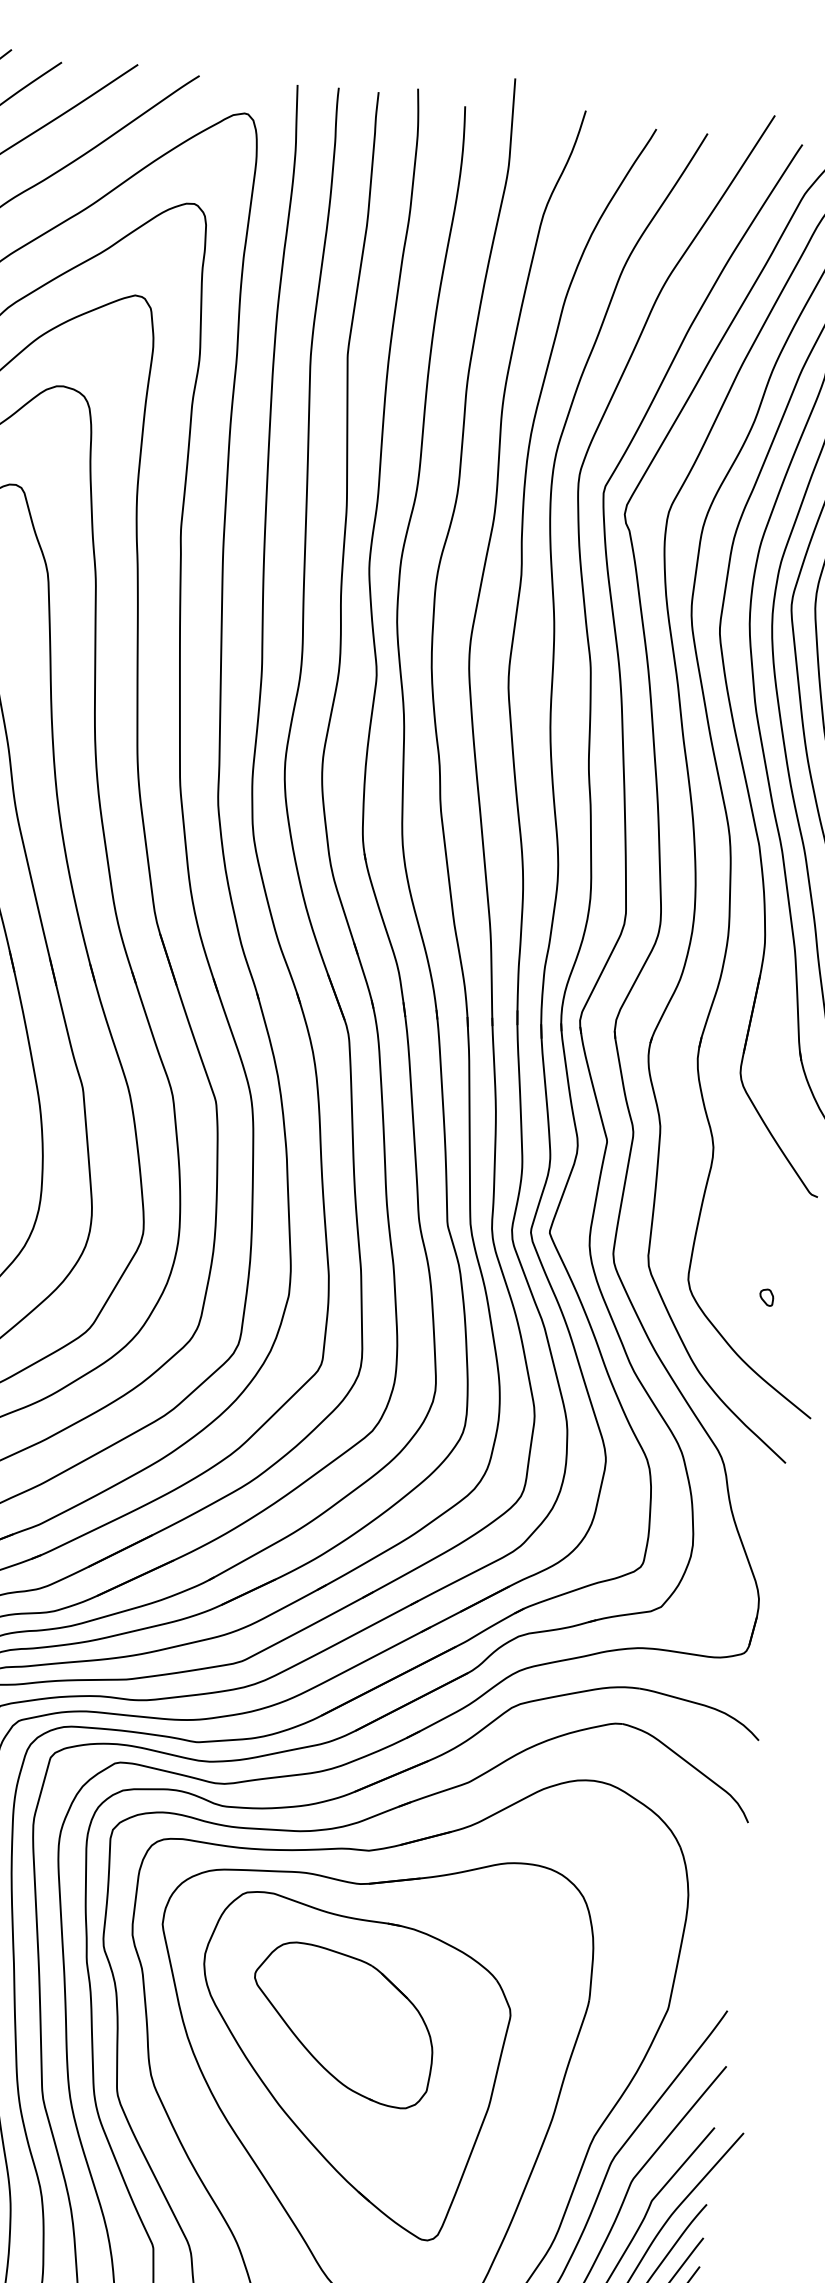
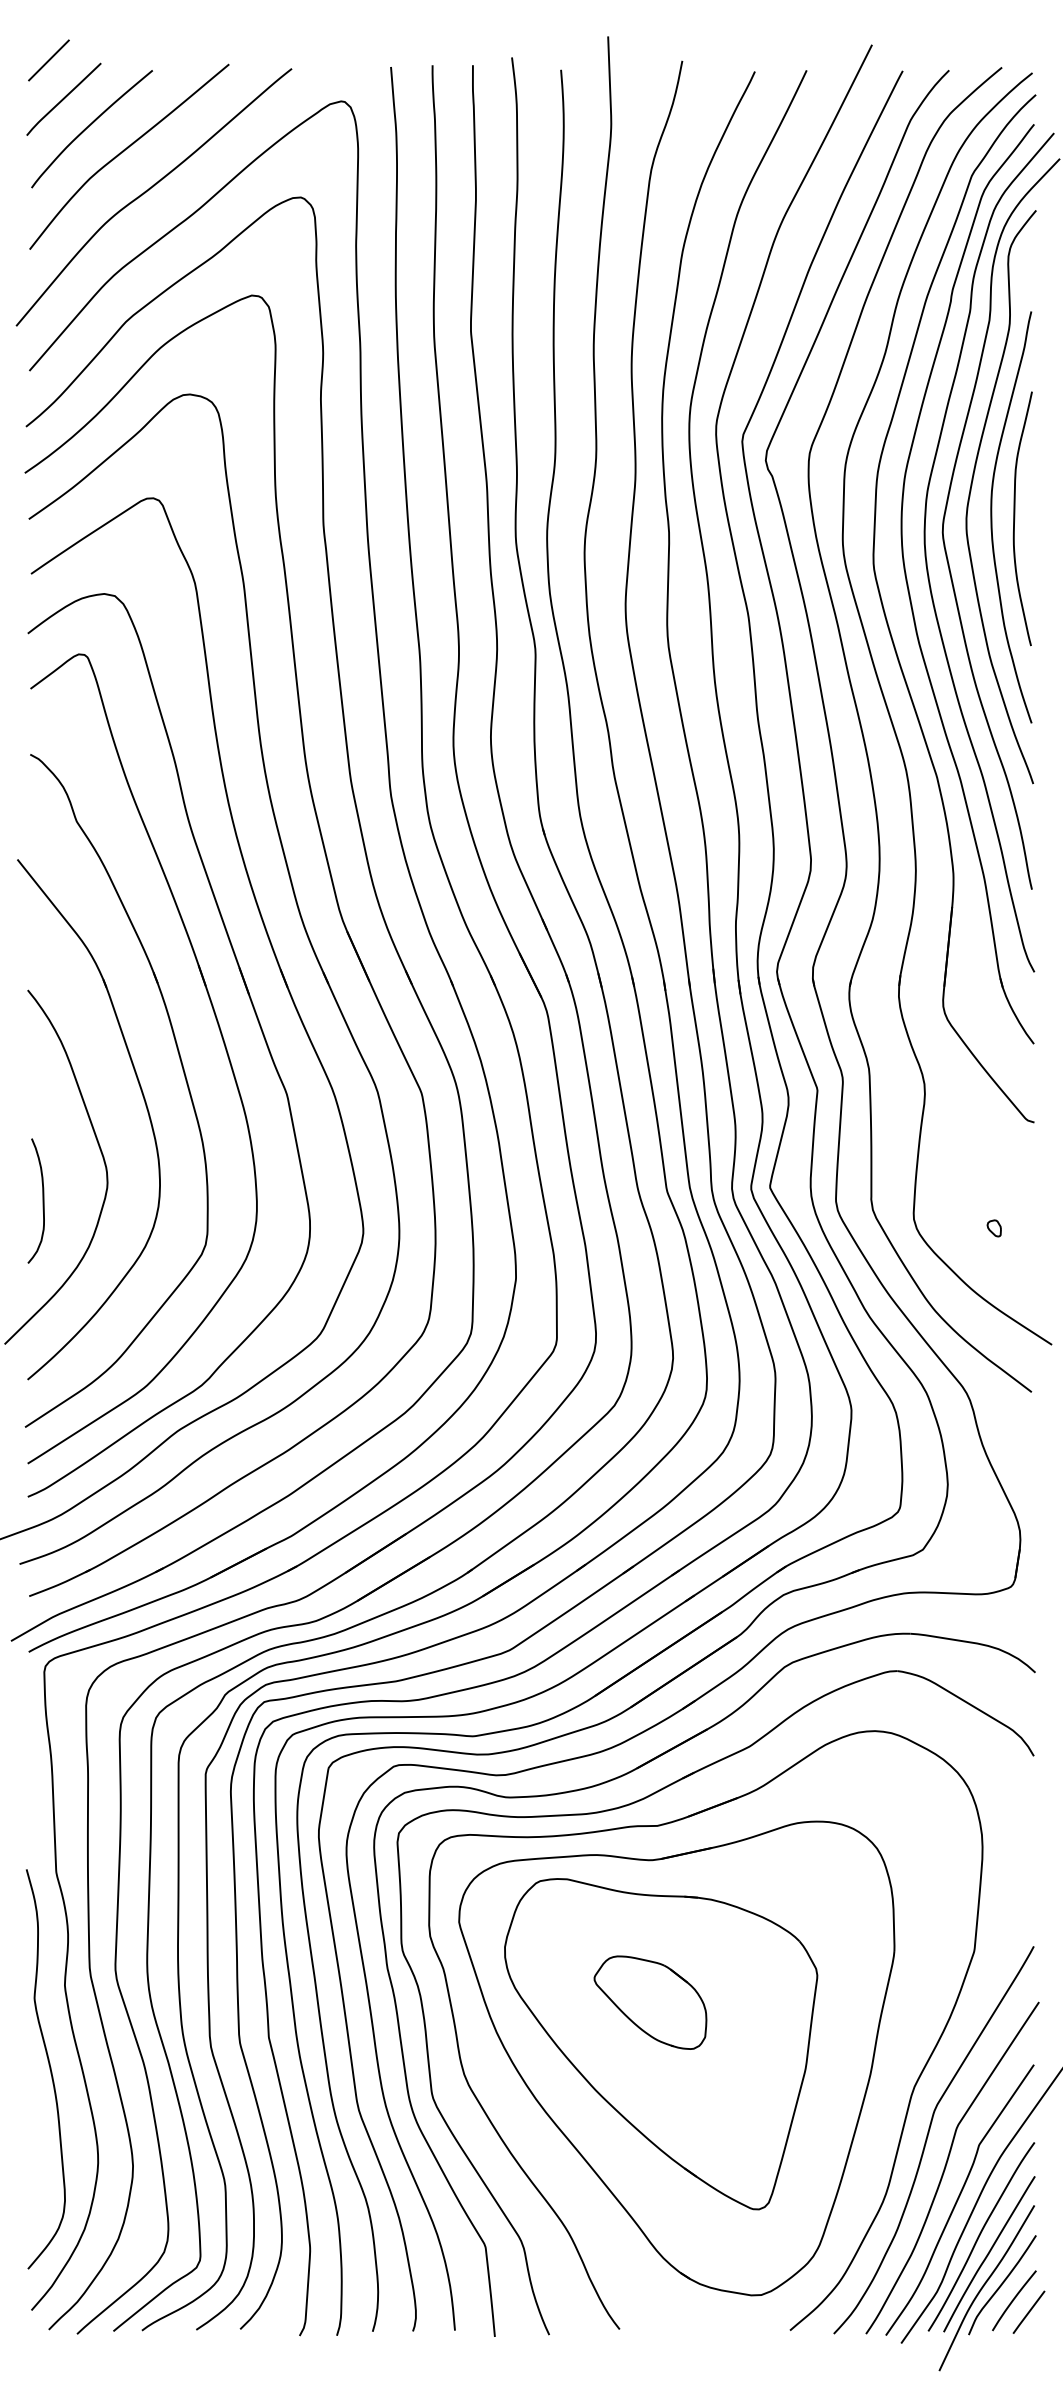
part: (342, 2024) -> (650, 2002), size x0.6

